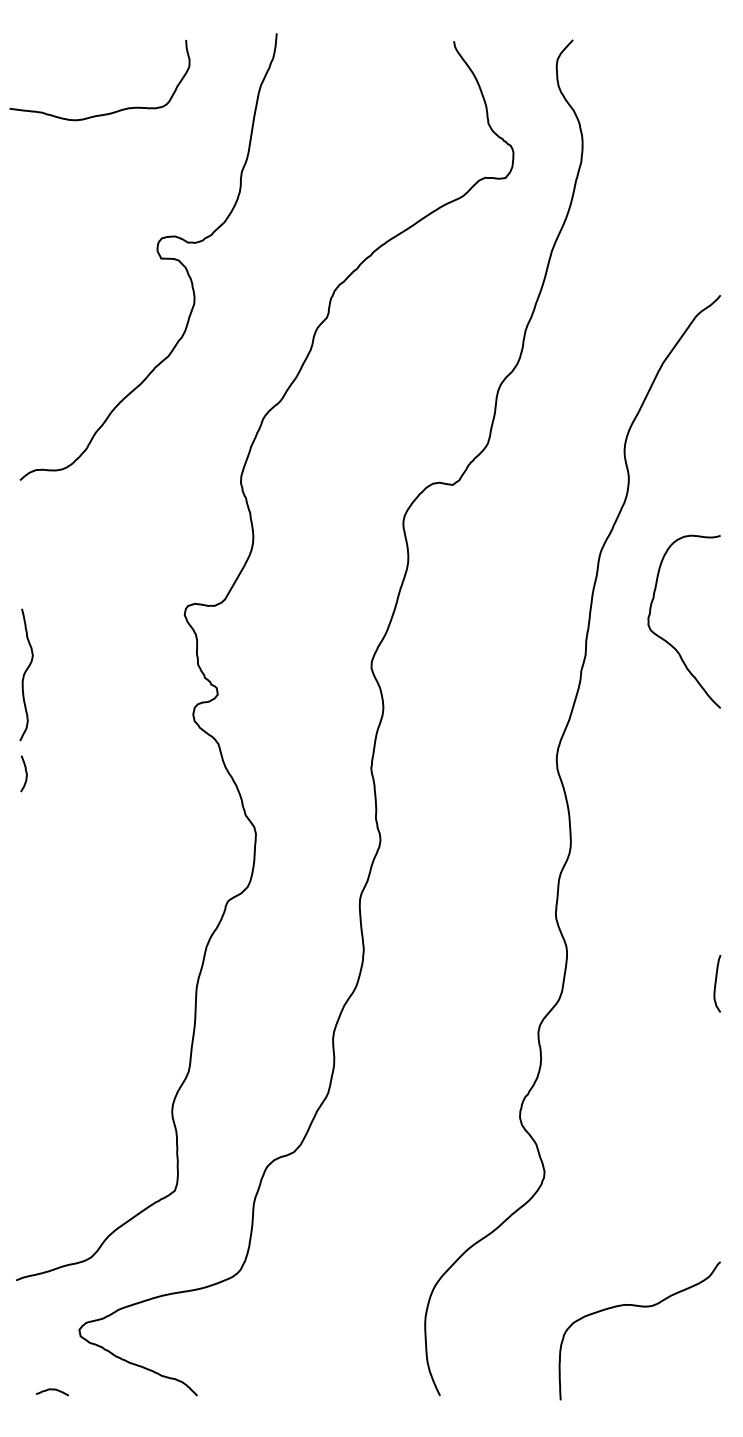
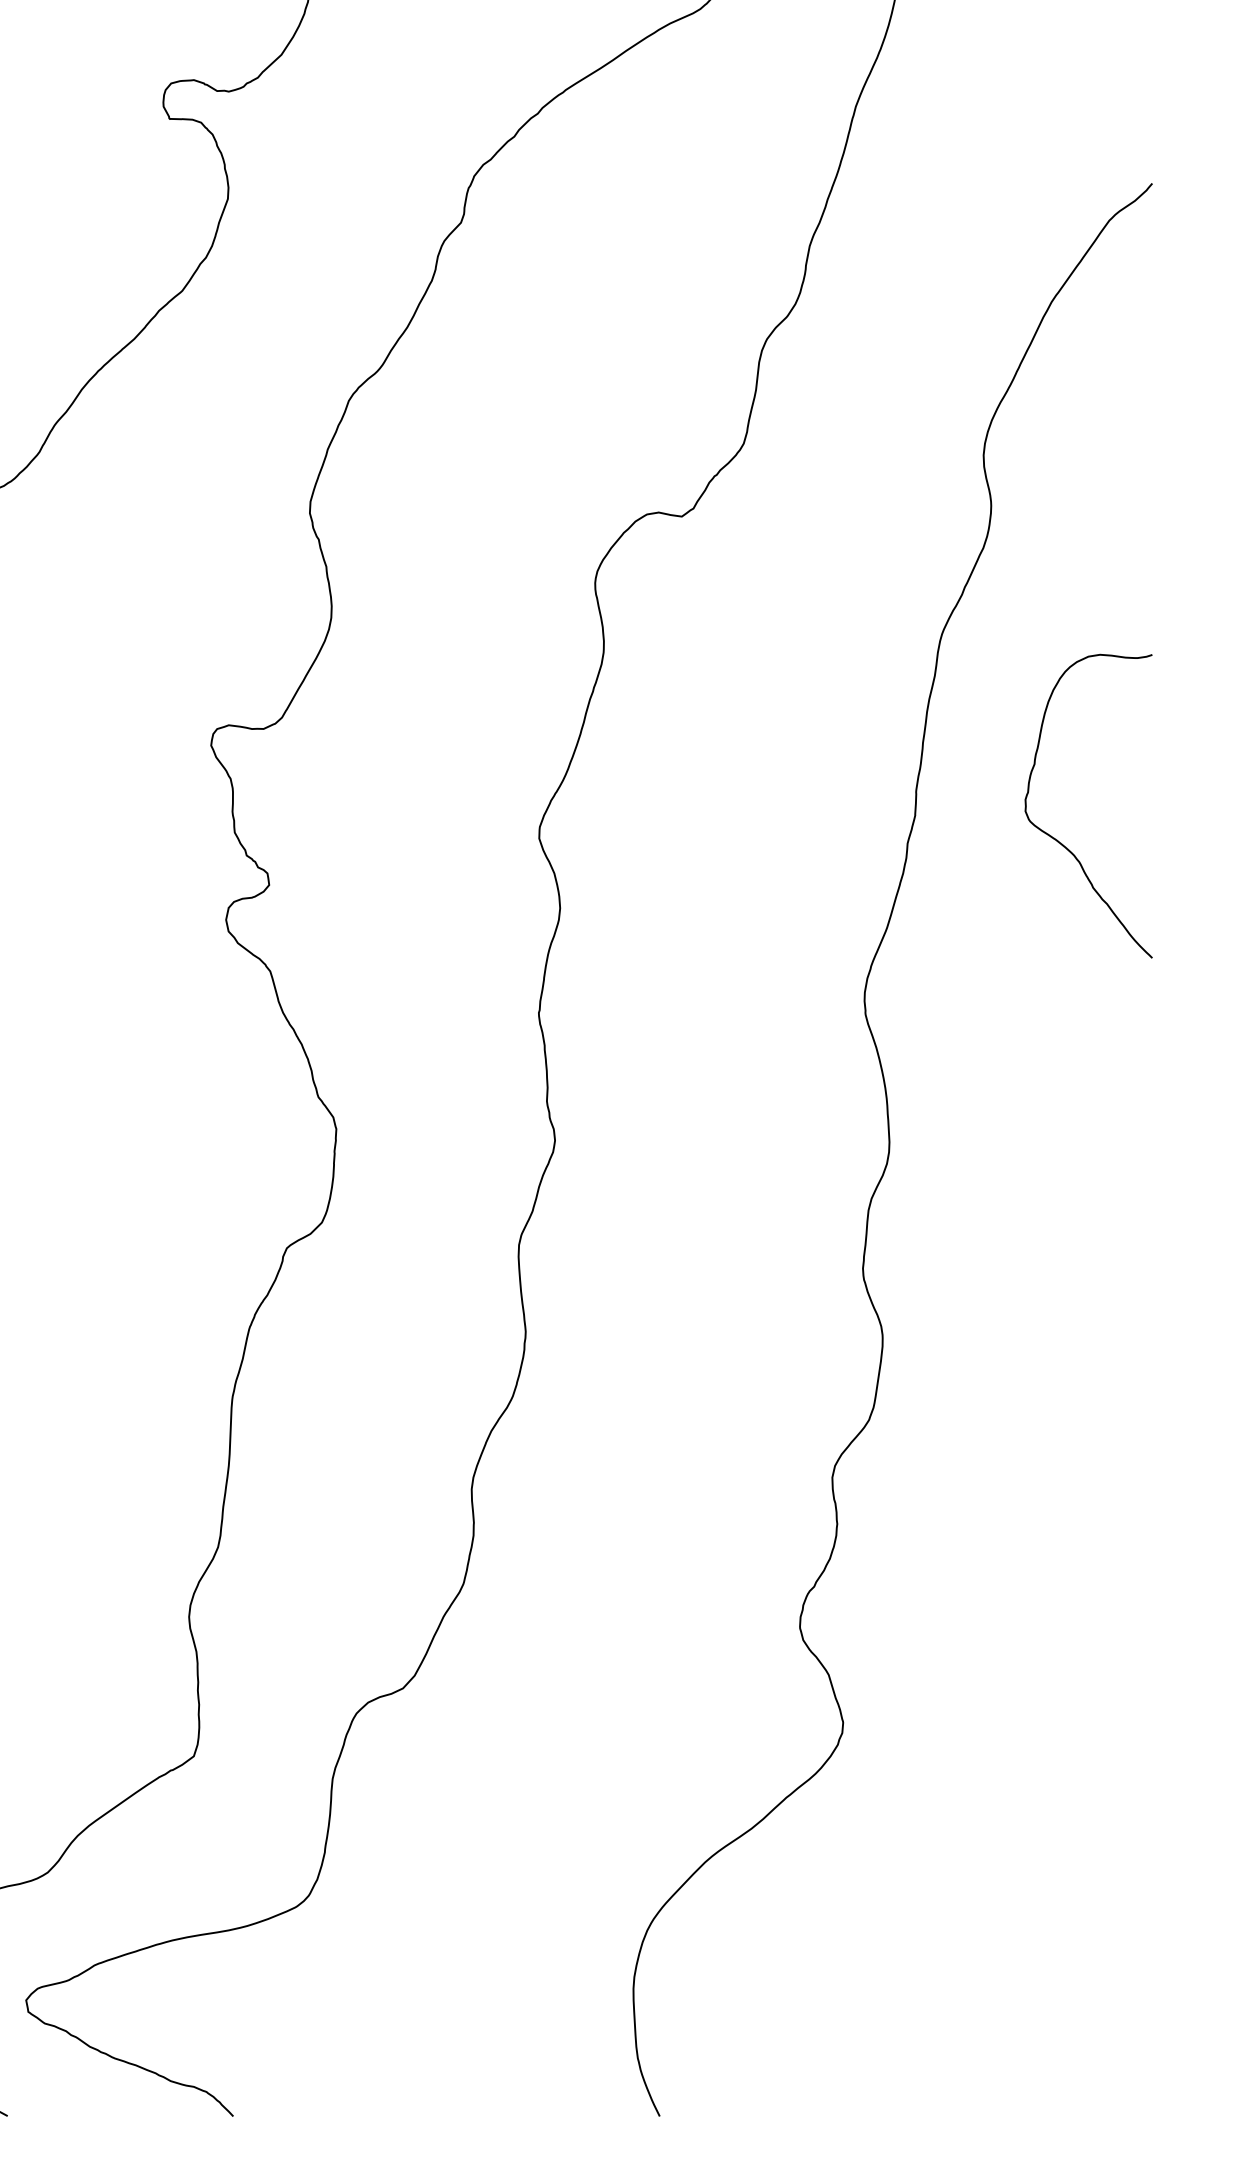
curve: (669, 642) -> (1062, 842), moved
curve: (716, 983) -> (1145, 1392), removed
curve: (640, 1307) -> (1011, 1961), removed

